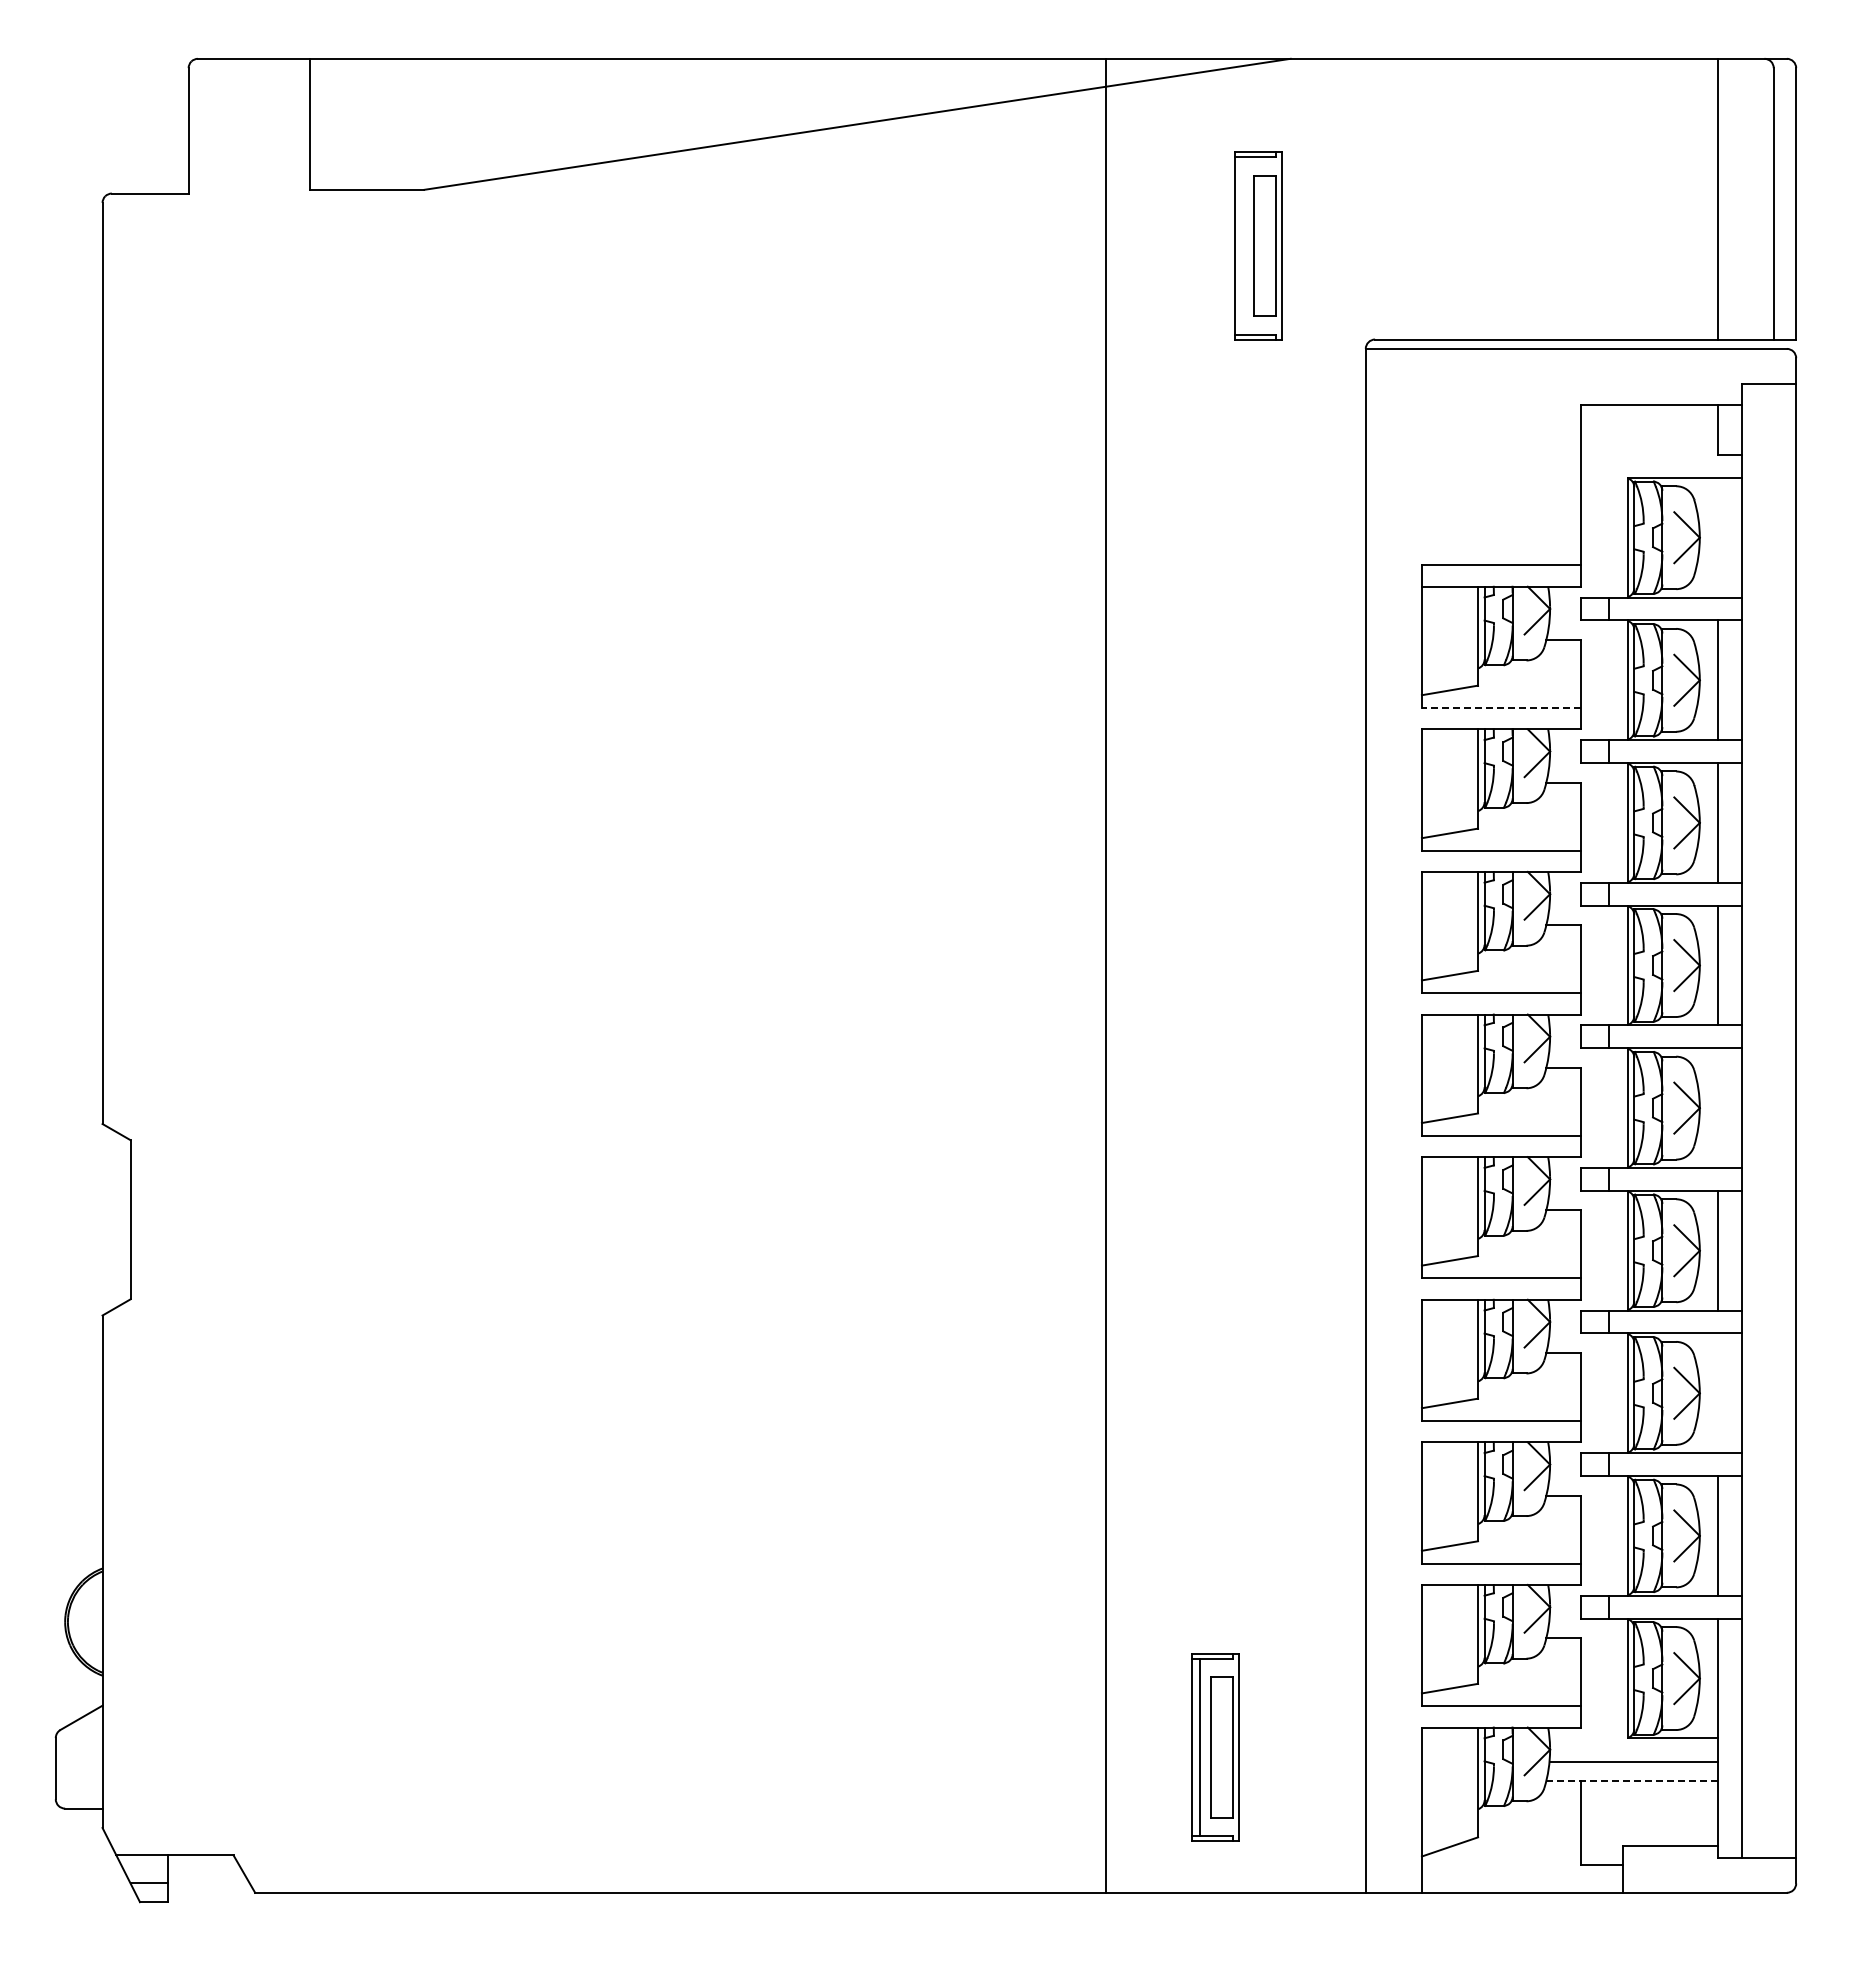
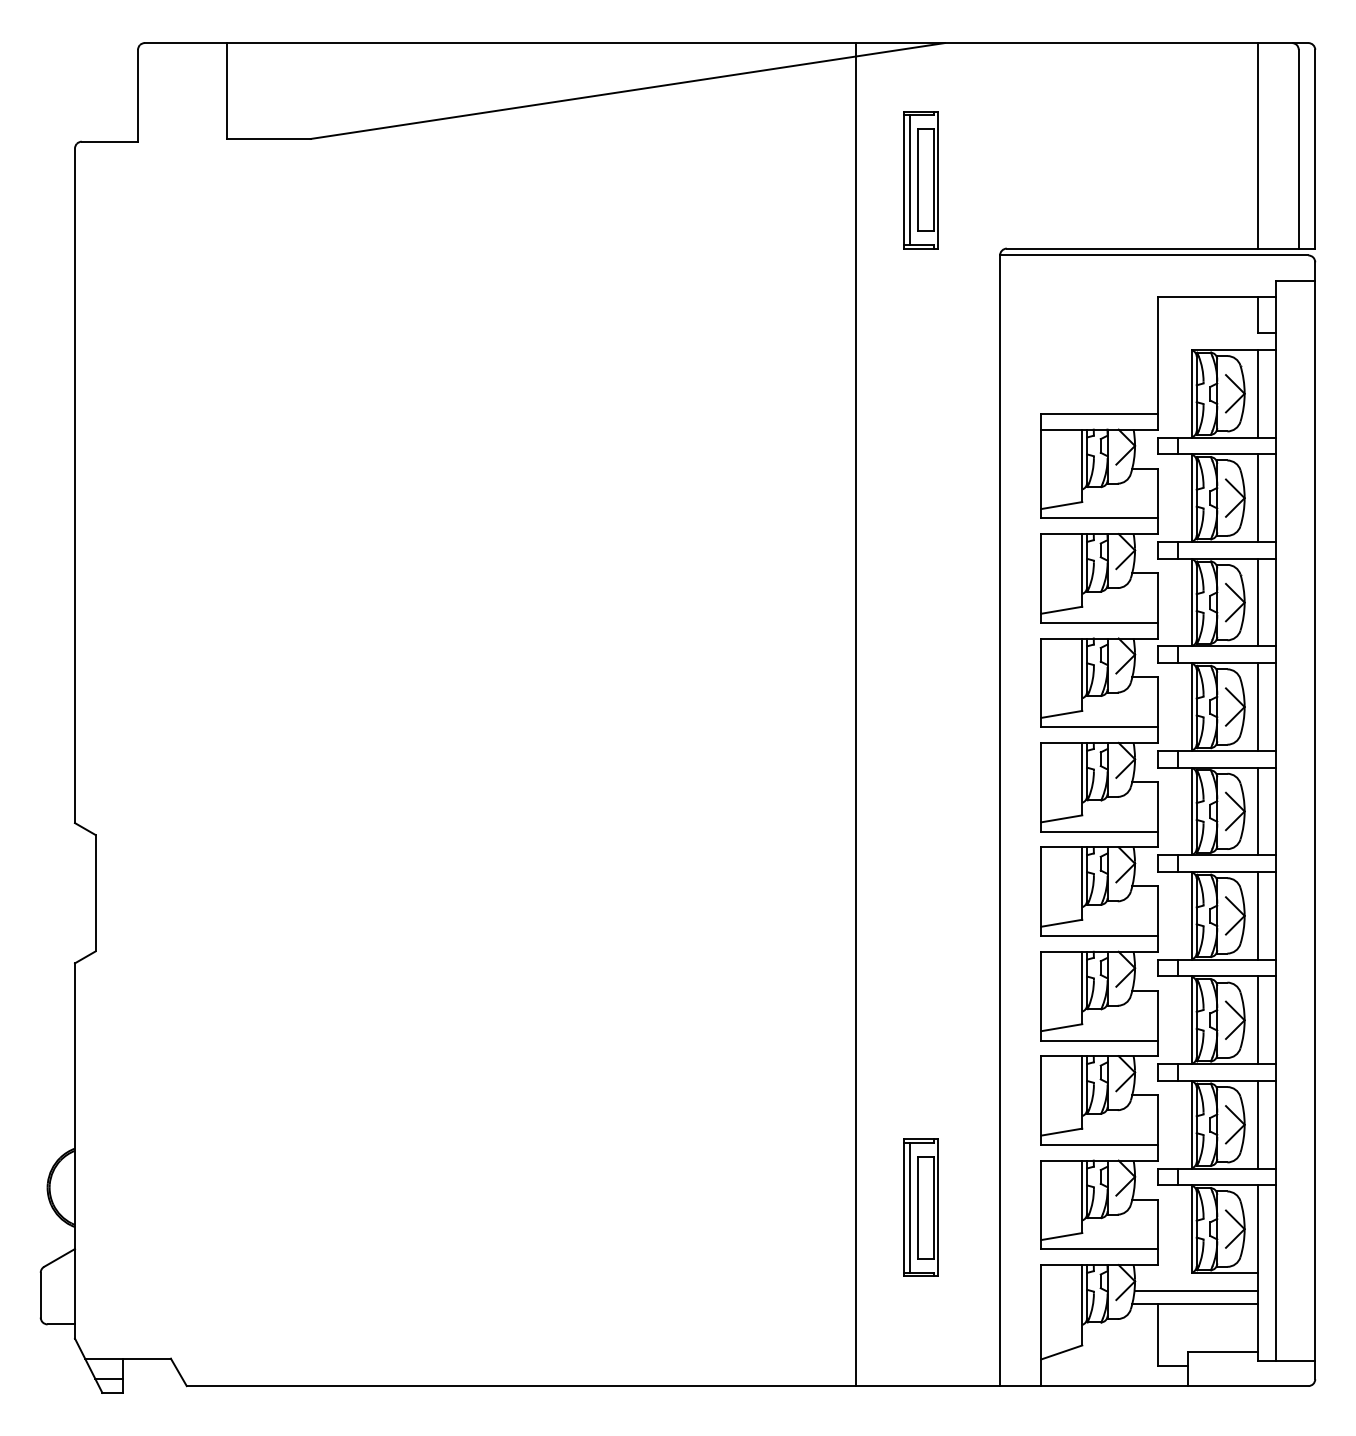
line: (1243, 245) -> (910, 179), added
line: (1717, 537) -> (1257, 393), added
line: (1501, 708) -> (1099, 518), dashed -> solid
line: (1106, 975) -> (856, 714), moved
line: (1717, 1108) -> (1257, 811), added
line: (1717, 1393) -> (1257, 1020), added
part: (1215, 1747) -> (921, 1207), moved
line: (1632, 1781) -> (1195, 1304), dashed -> solid

